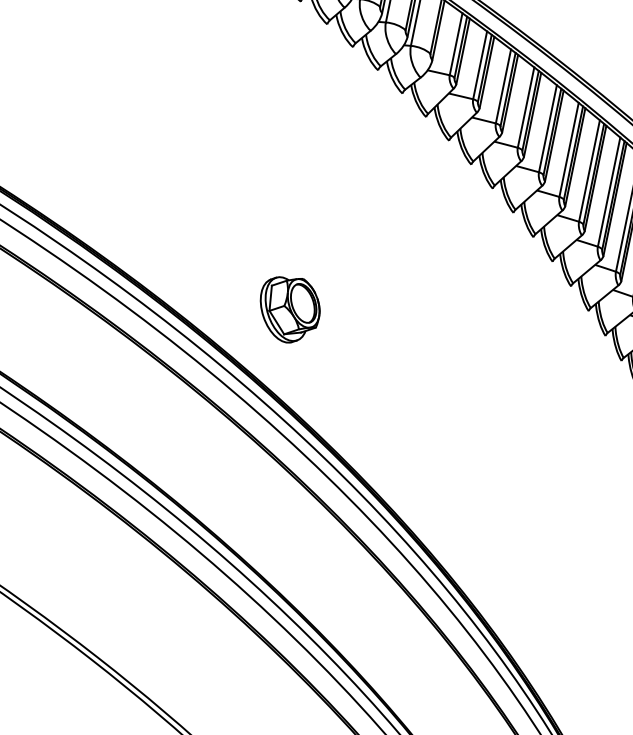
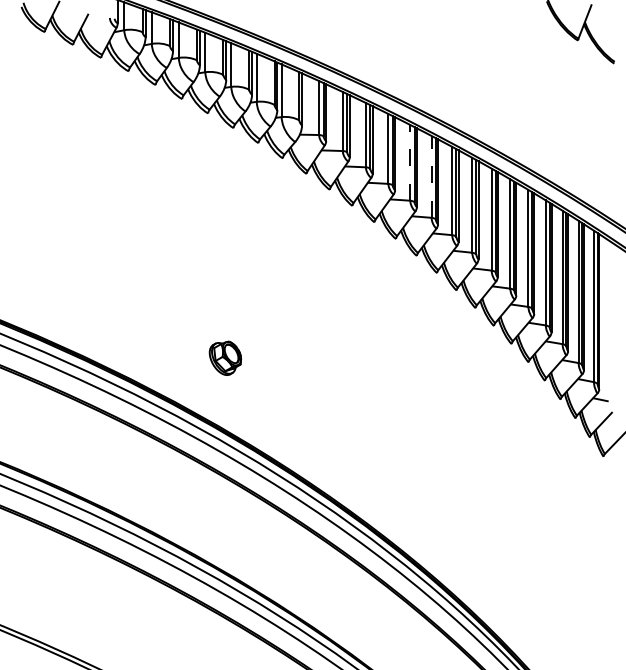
line: (548, 128) -> (410, 162), solid -> dashed
line: (569, 149) -> (431, 176), solid -> dashed
part: (289, 309) -> (225, 358), size x0.6

